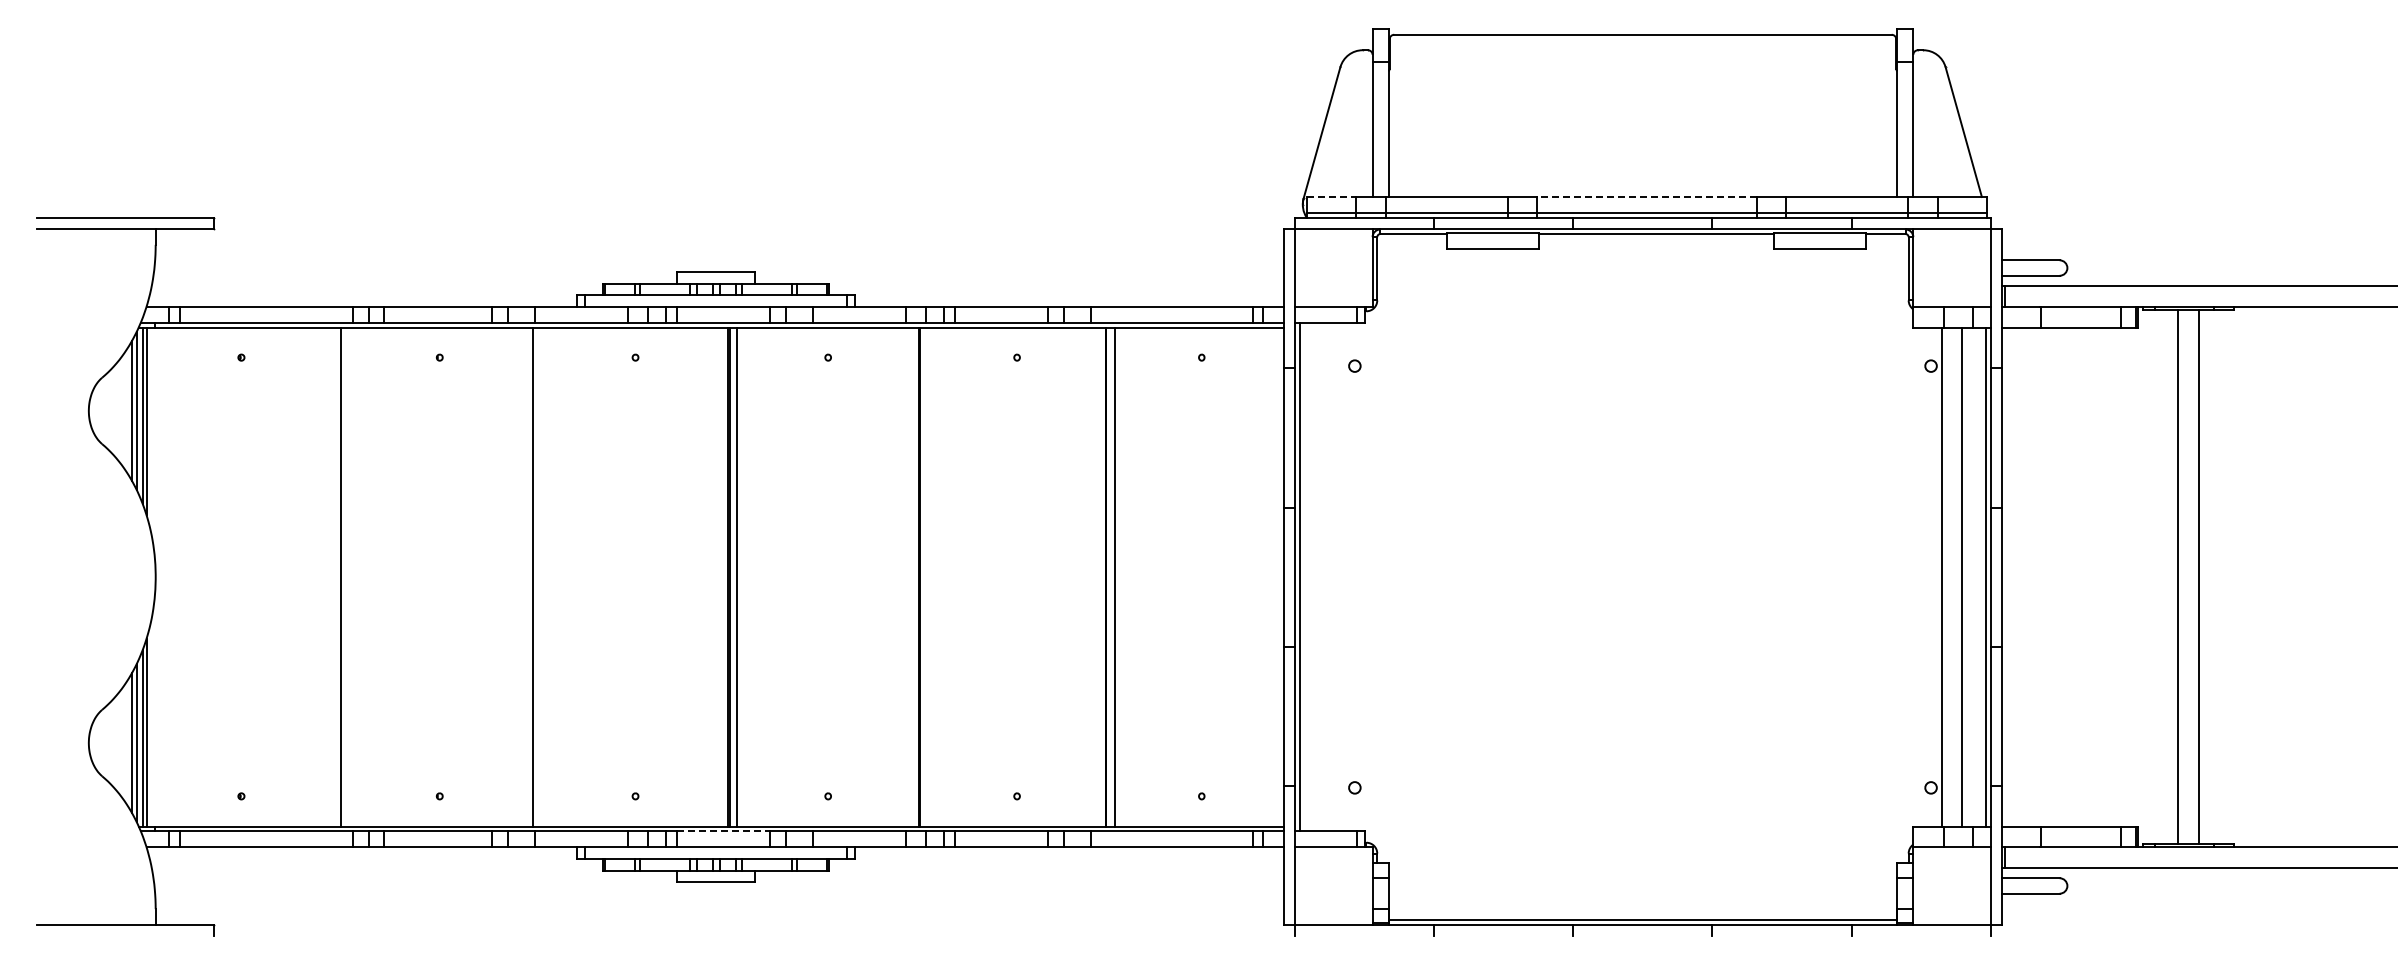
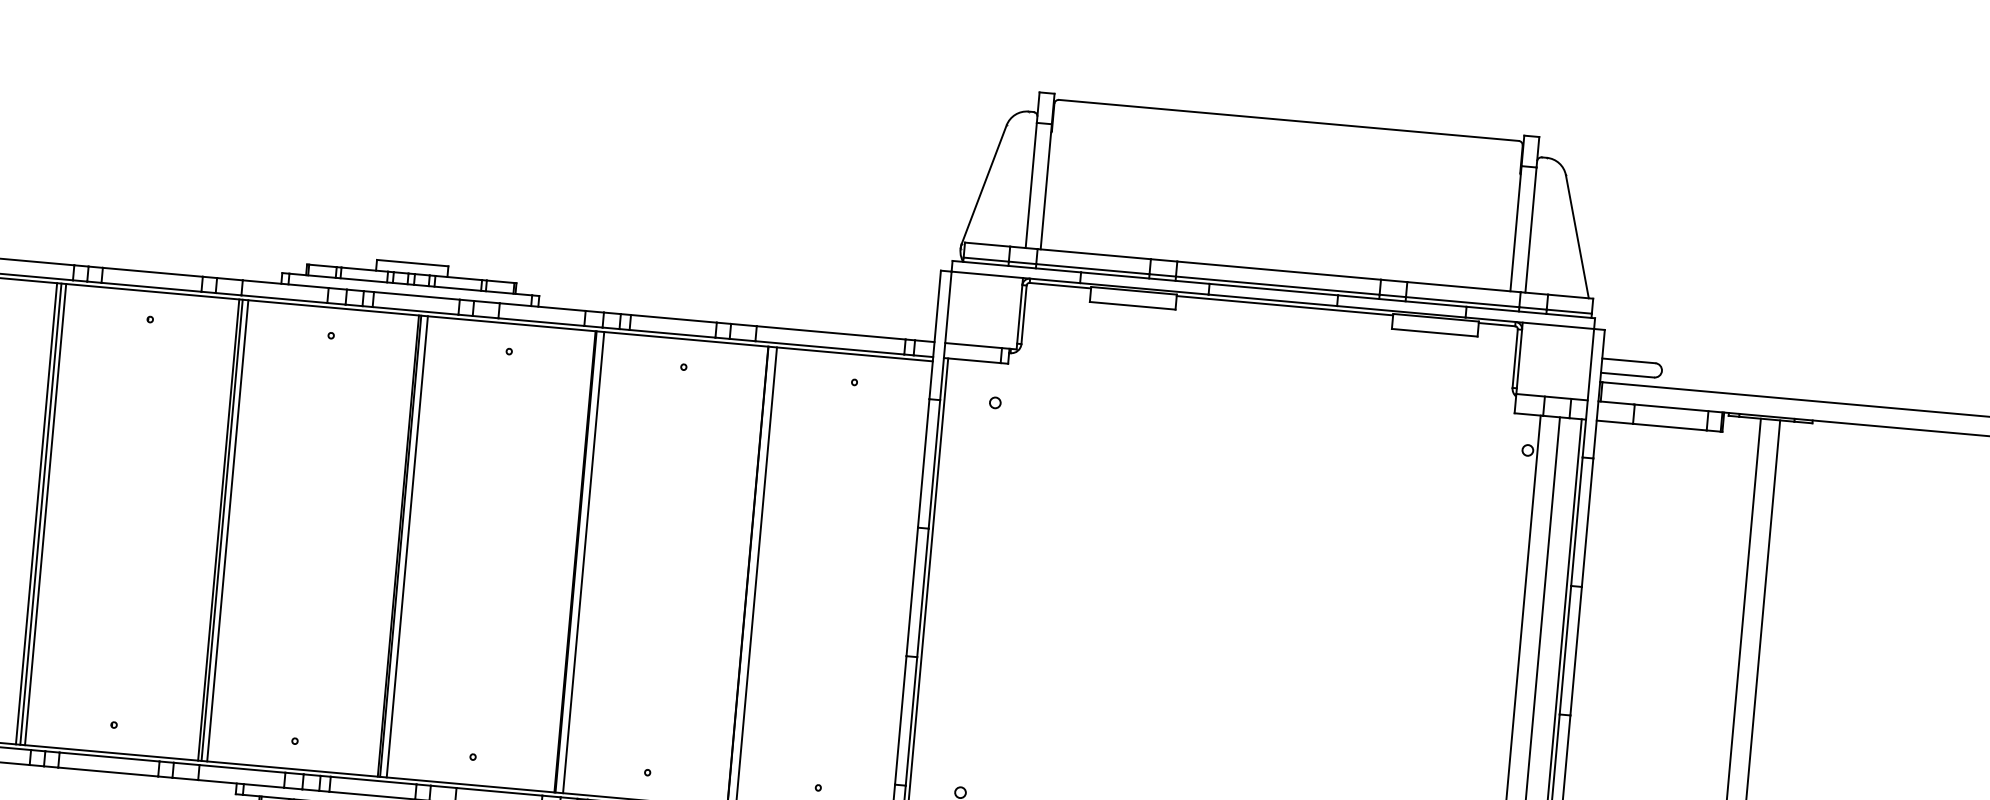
line: (1331, 197) -> (987, 245), dashed -> solid
line: (1646, 197) -> (1278, 271), dashed -> solid
line: (336, 576) -> (36, 513), added
line: (346, 576) -> (46, 514), added
line: (537, 576) -> (222, 529), added
line: (543, 576) -> (228, 530), added
line: (928, 576) -> (583, 562), added
line: (724, 831) -> (374, 781), dashed -> solid

